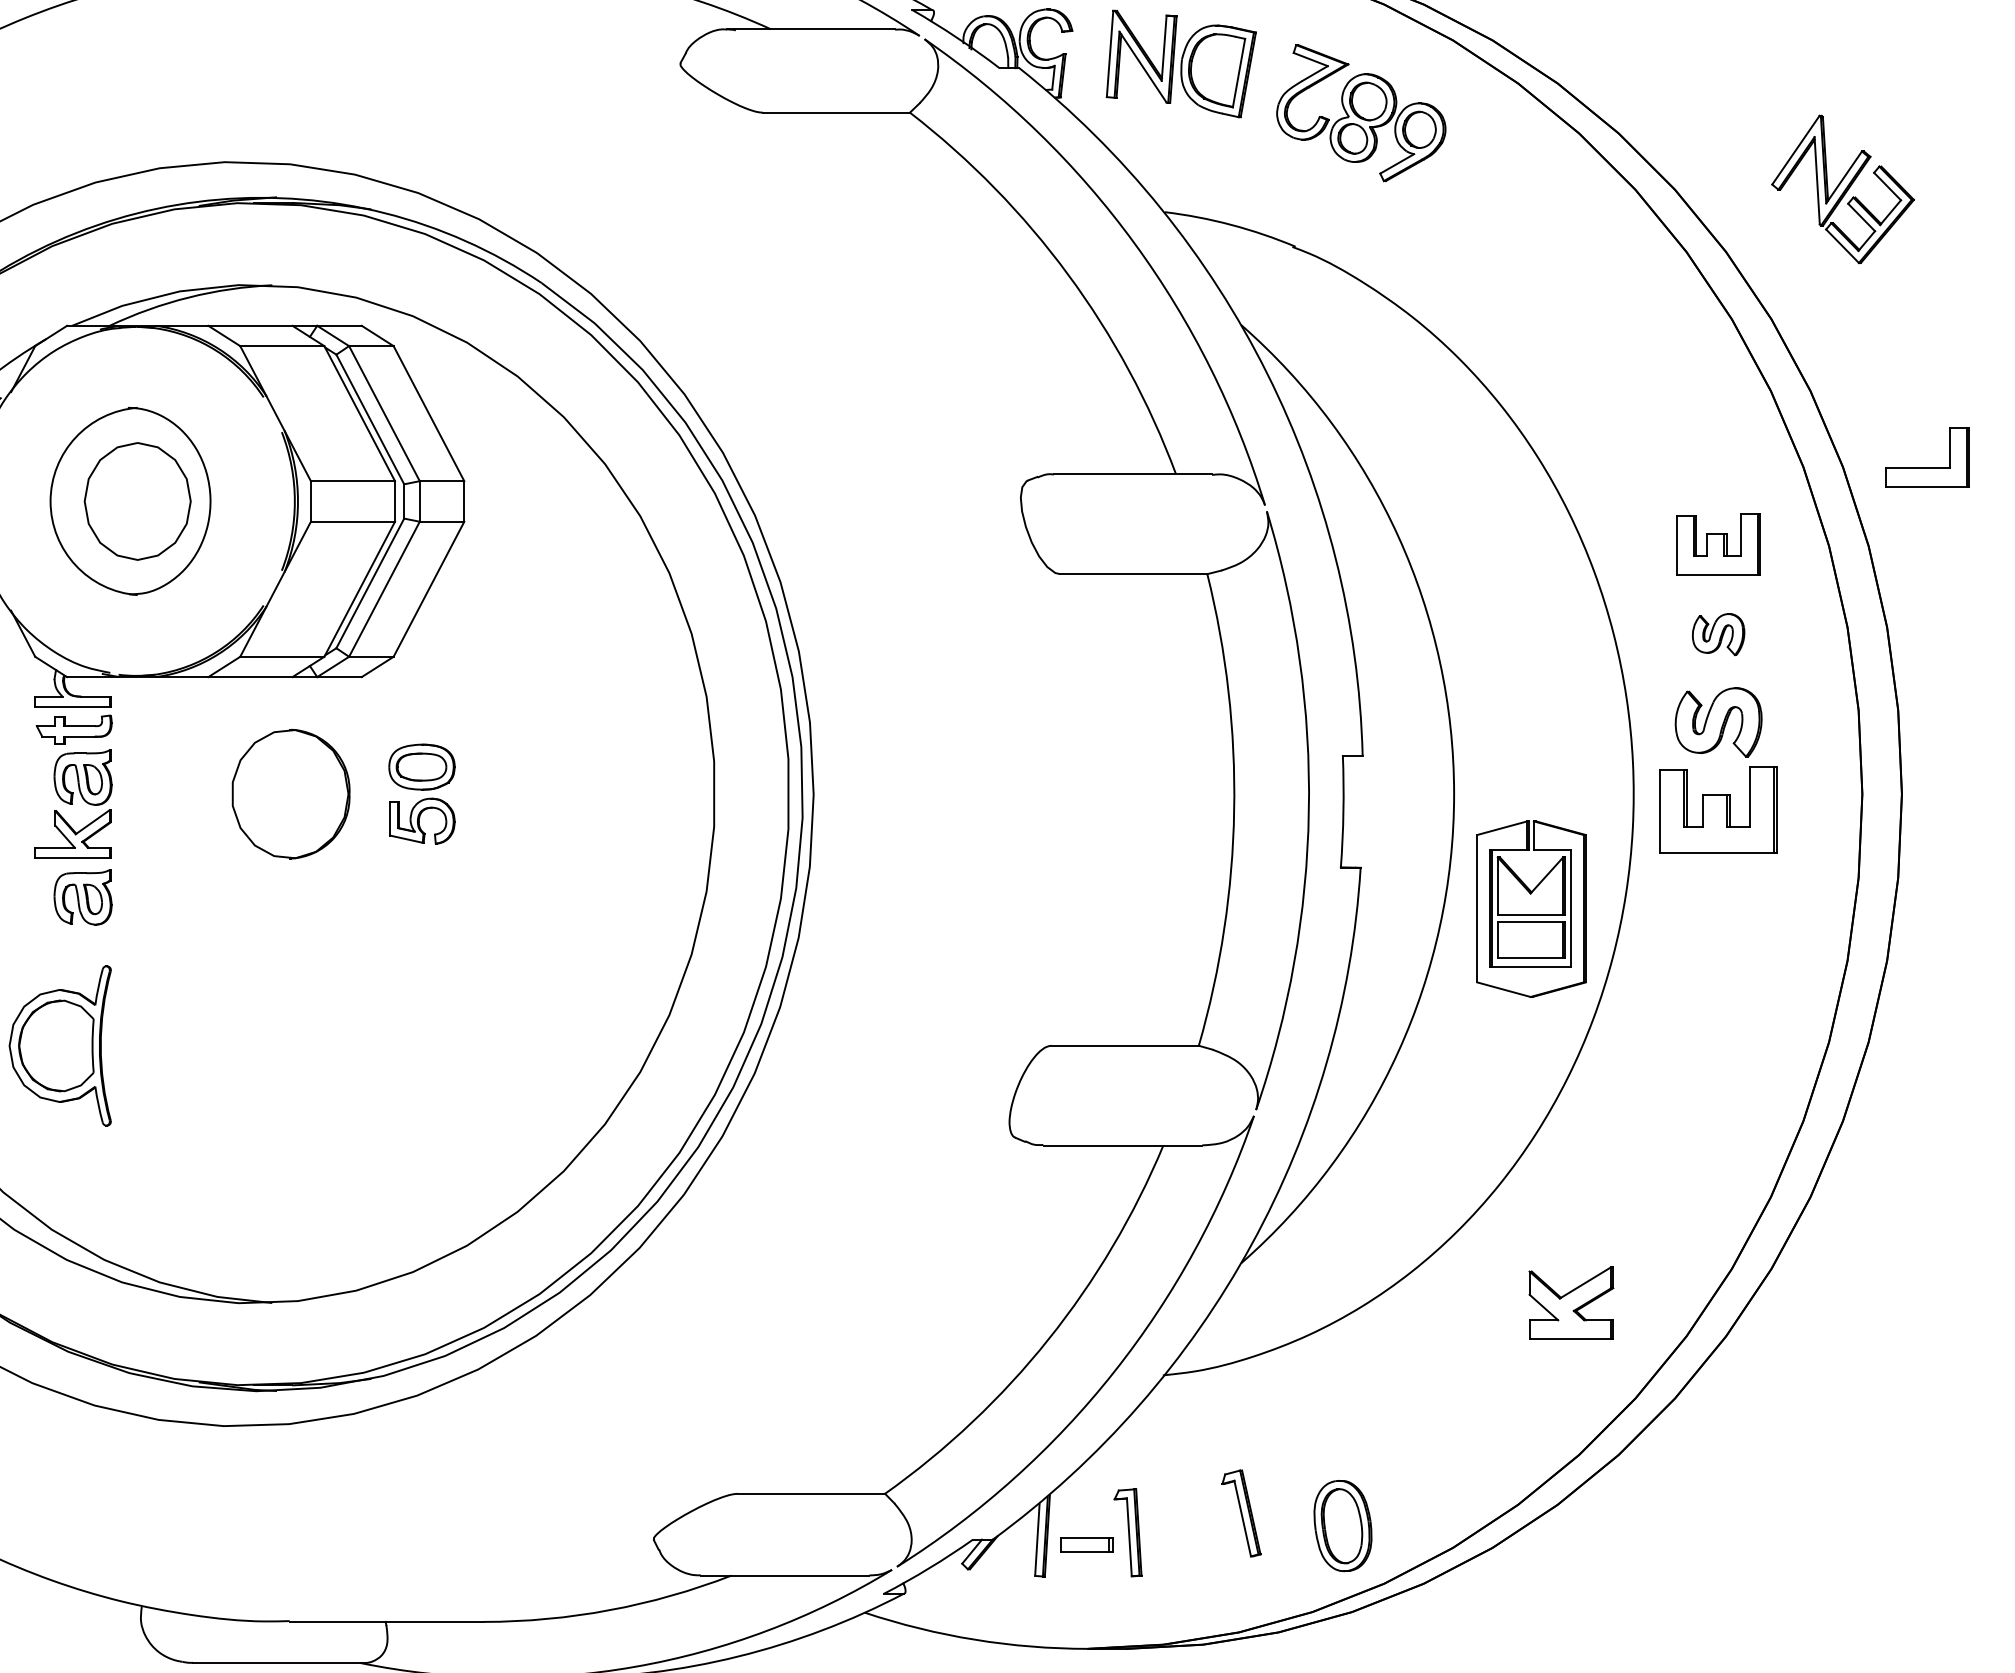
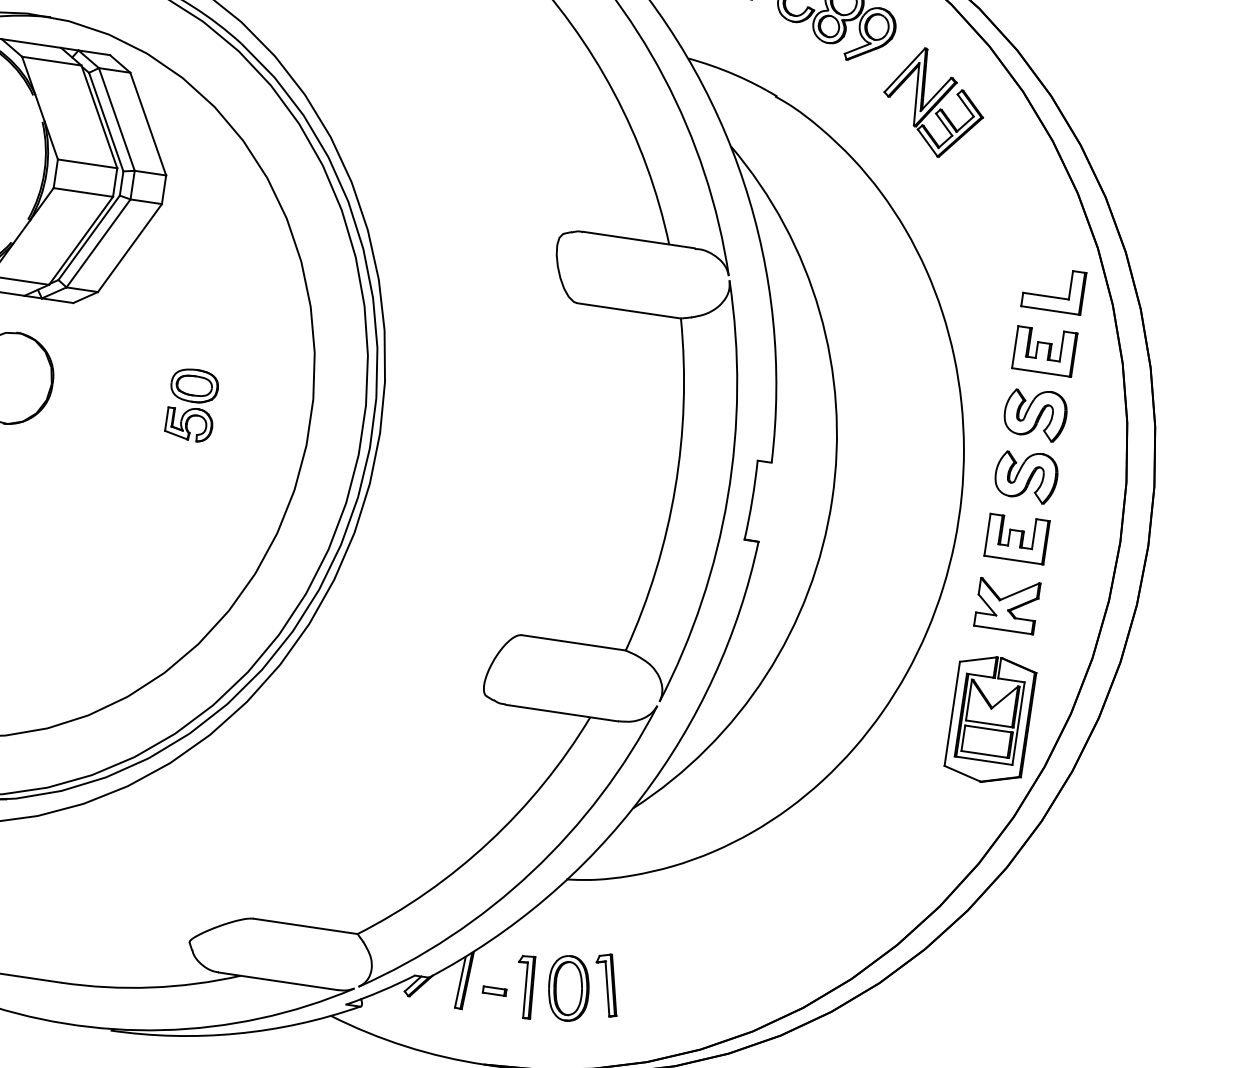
part: (1843, 189) -> (934, 103), moved
part: (1927, 467) -> (1052, 296), moved
part: (1718, 634) -> (1035, 414), size x1.67
part: (421, 793) -> (191, 404), moved
part: (1718, 810) -> (1017, 538), size x0.71
part: (1531, 908) -> (990, 719), moved
part: (1571, 1302) -> (1007, 604), moved
part: (1342, 1526) -> (568, 988), moved
part: (1086, 1544) -> (494, 990), size x0.62

